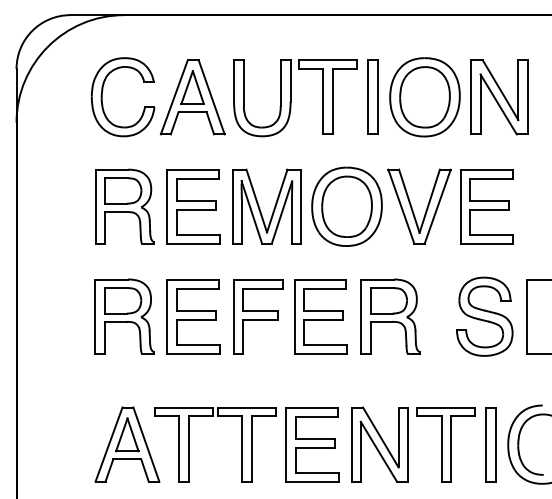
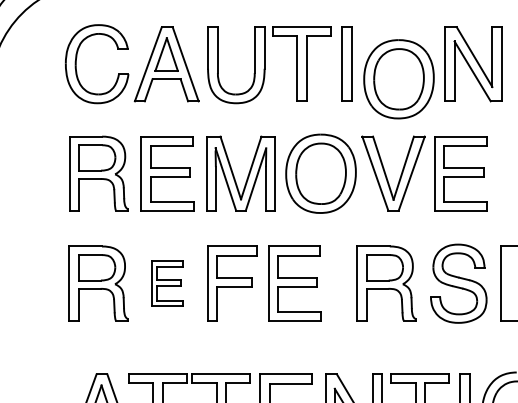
part: (424, 97) -> (398, 79), moved
part: (193, 316) -> (167, 283), size x0.6
part: (390, 316) -> (386, 283), moved

